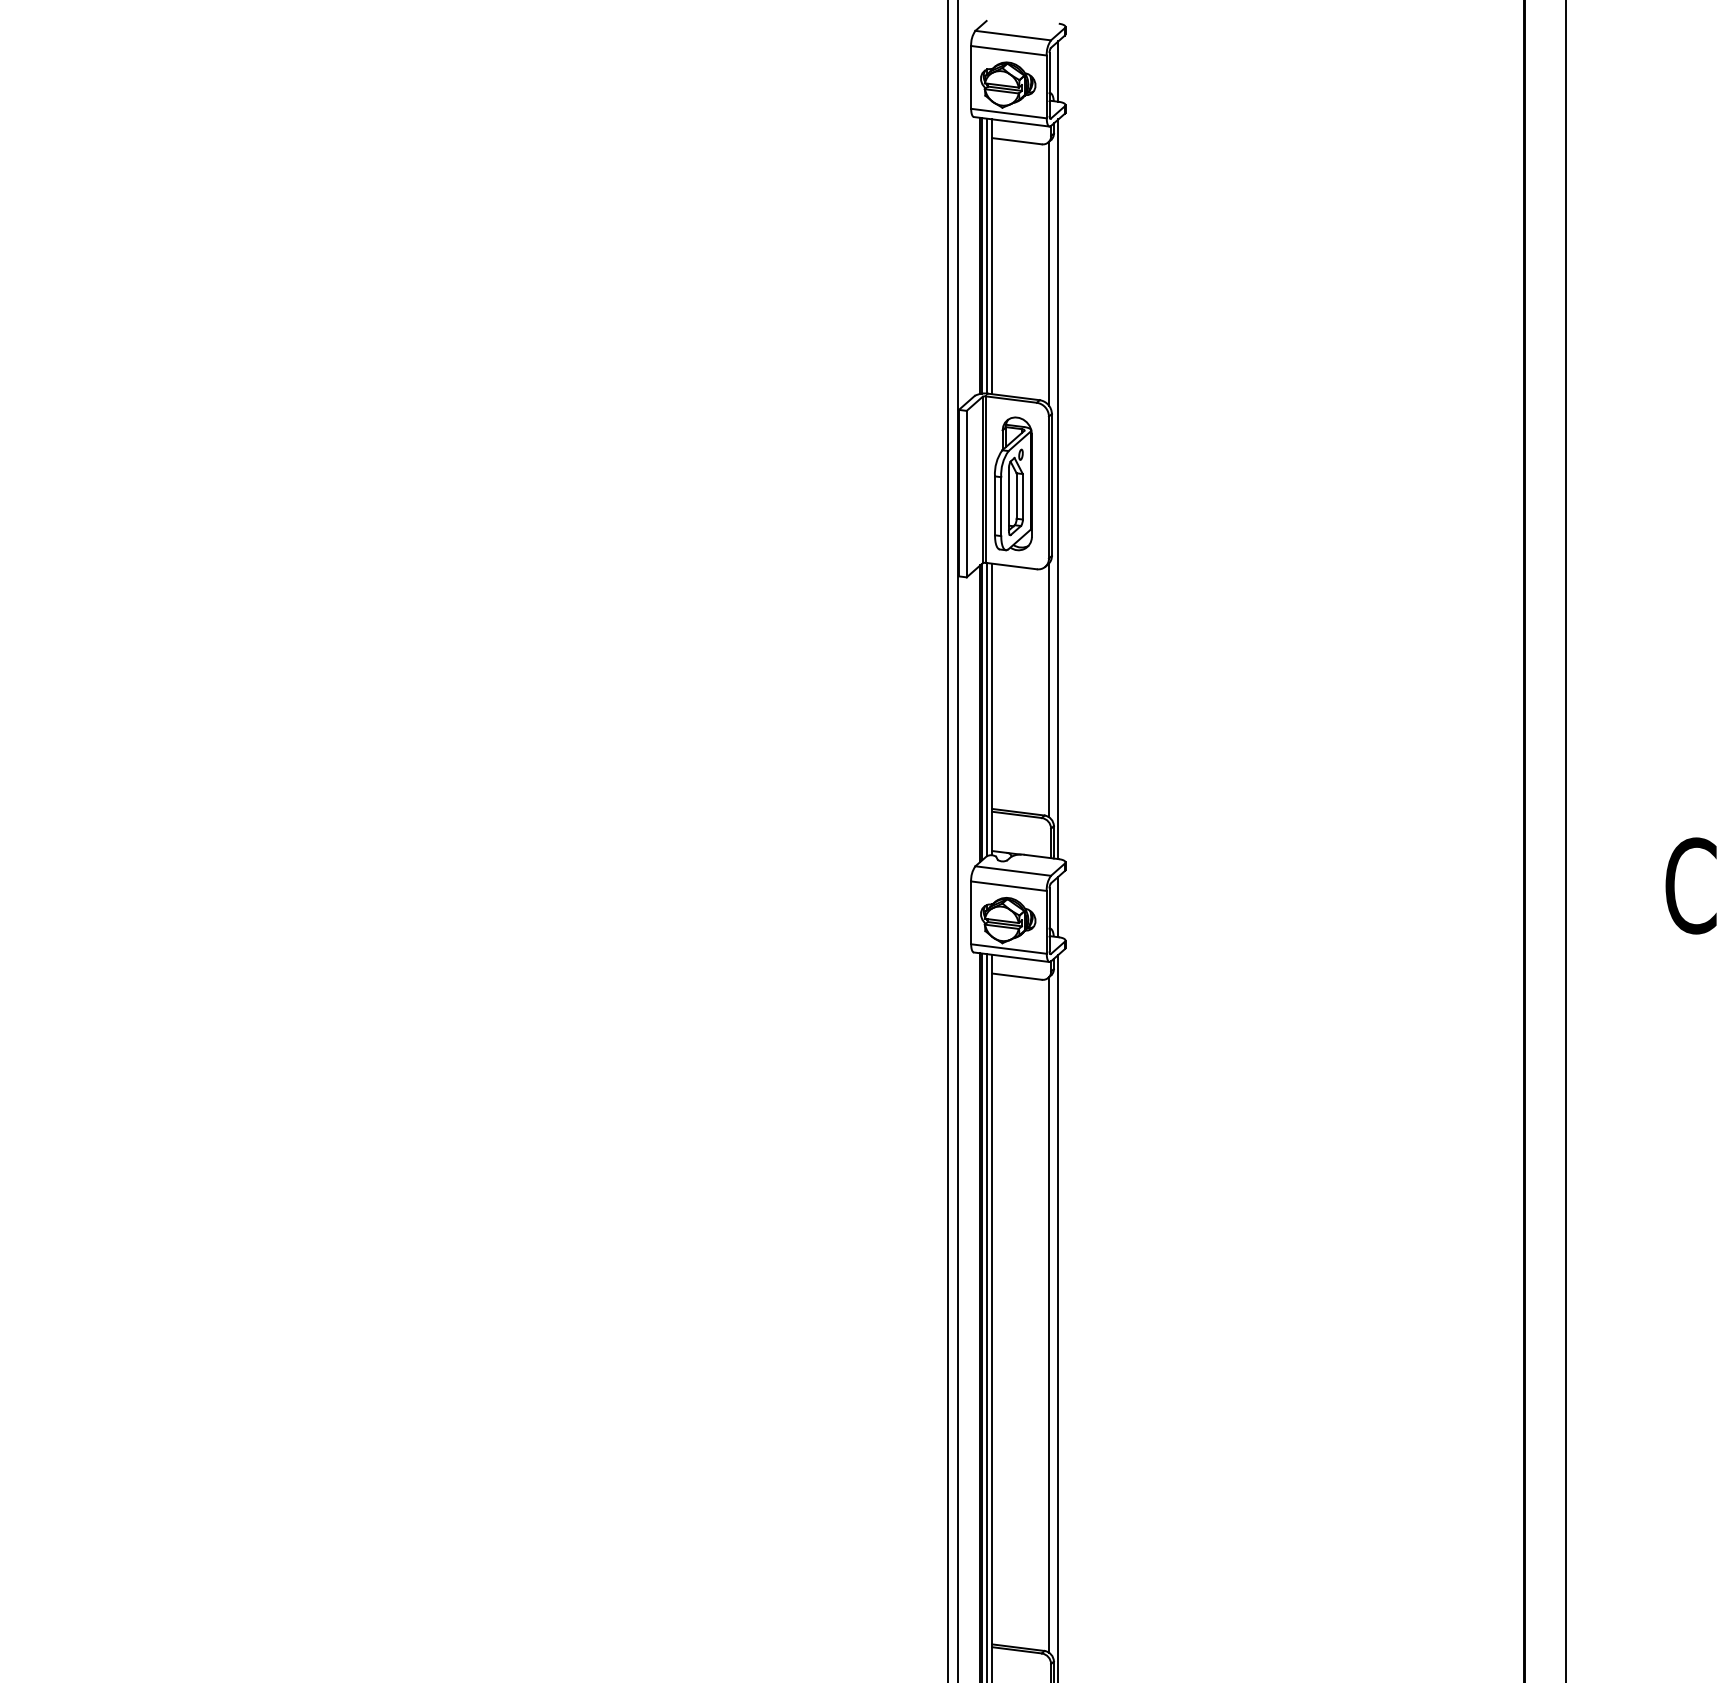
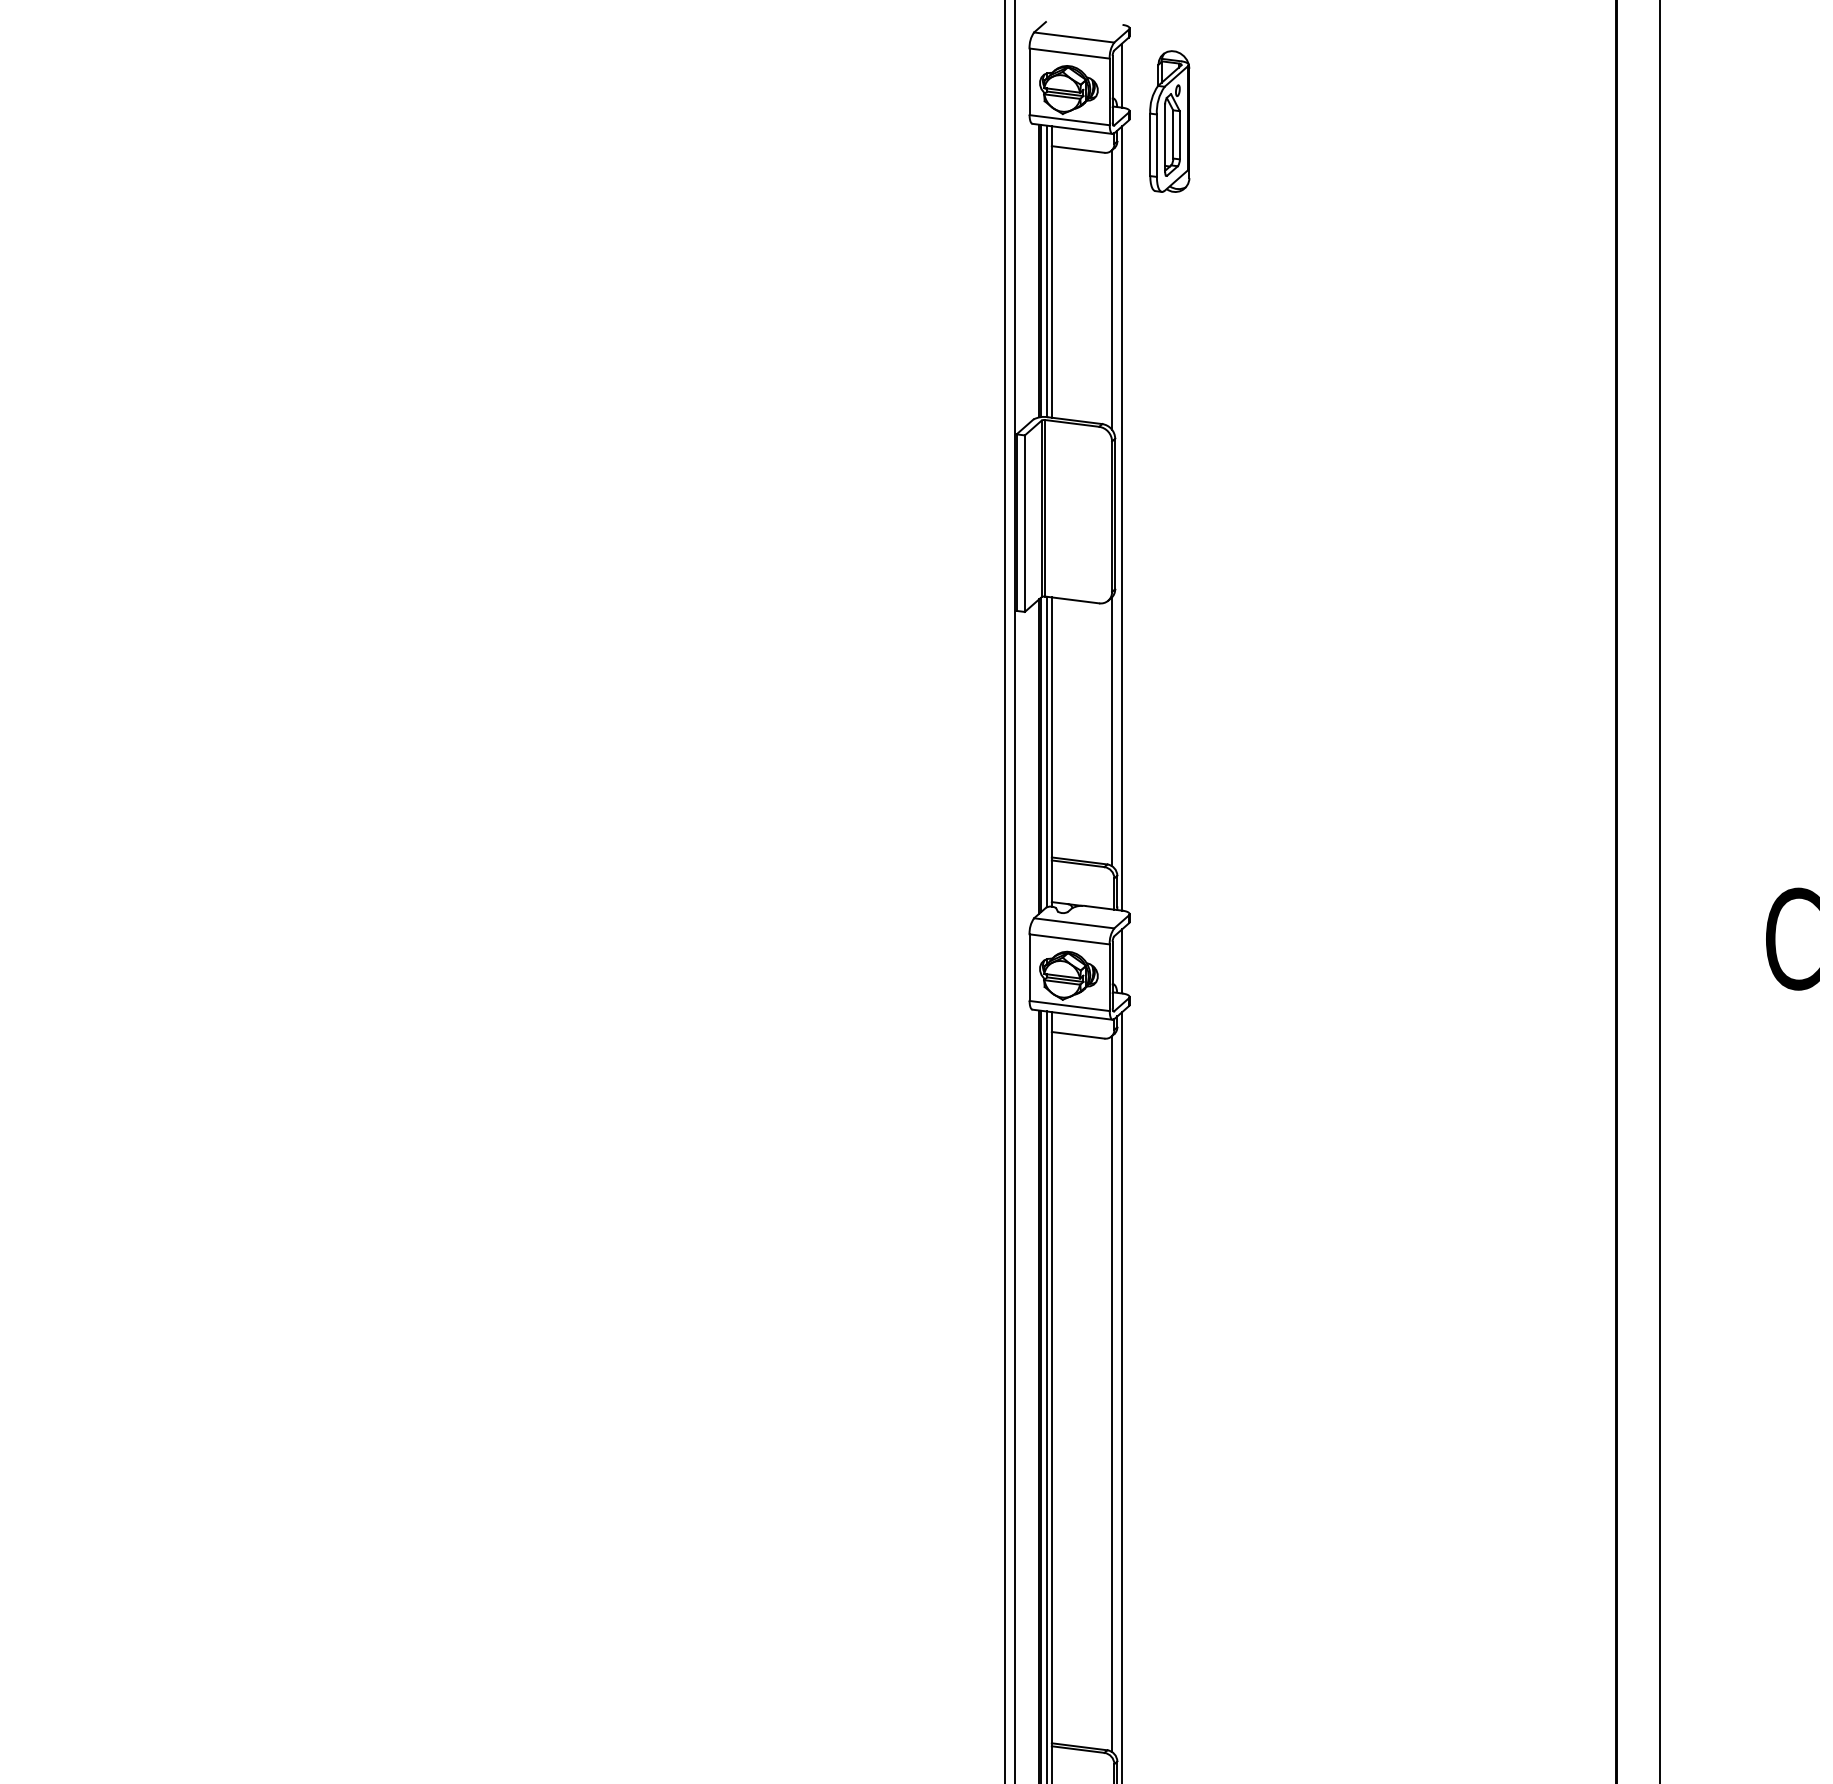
part: (1013, 483) -> (1169, 121), moved

